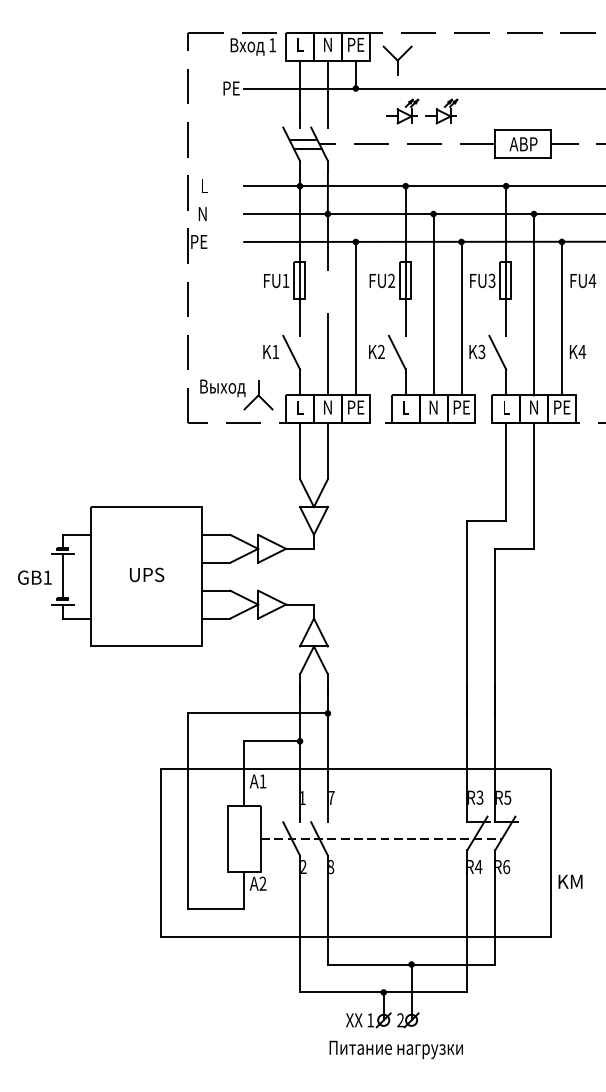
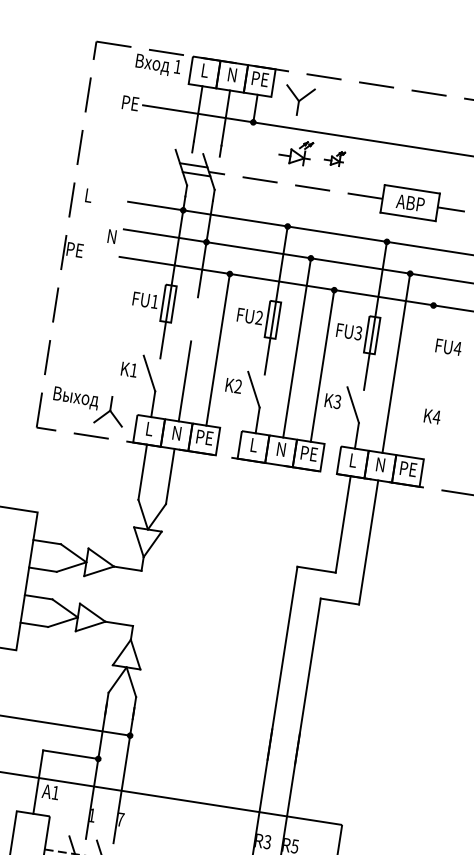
part: (441, 111) -> (334, 158), size x0.6
text: (202, 213) -> (111, 236), moved
line: (561, 318) -> (421, 381), removed

